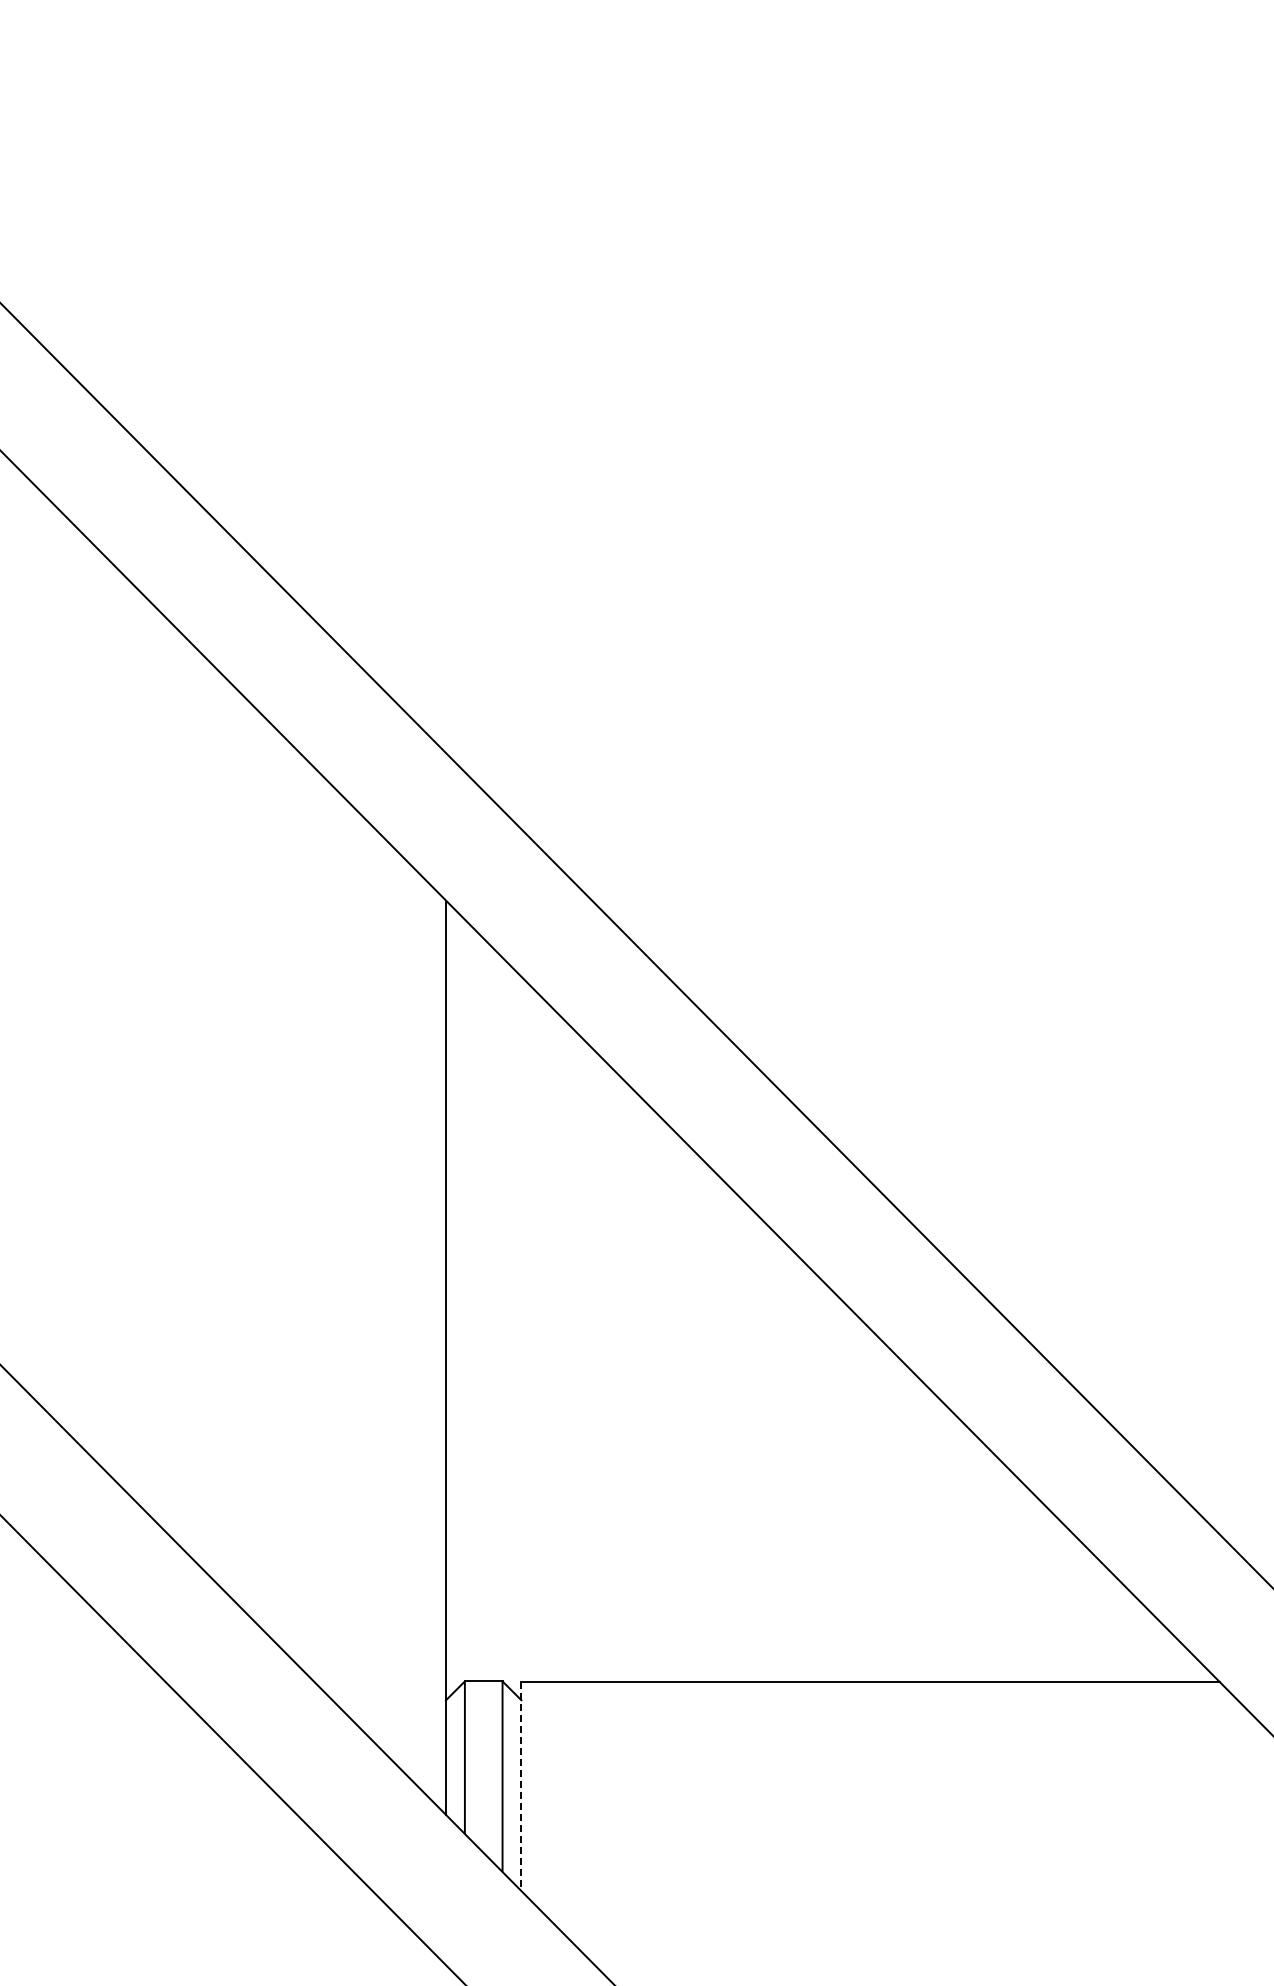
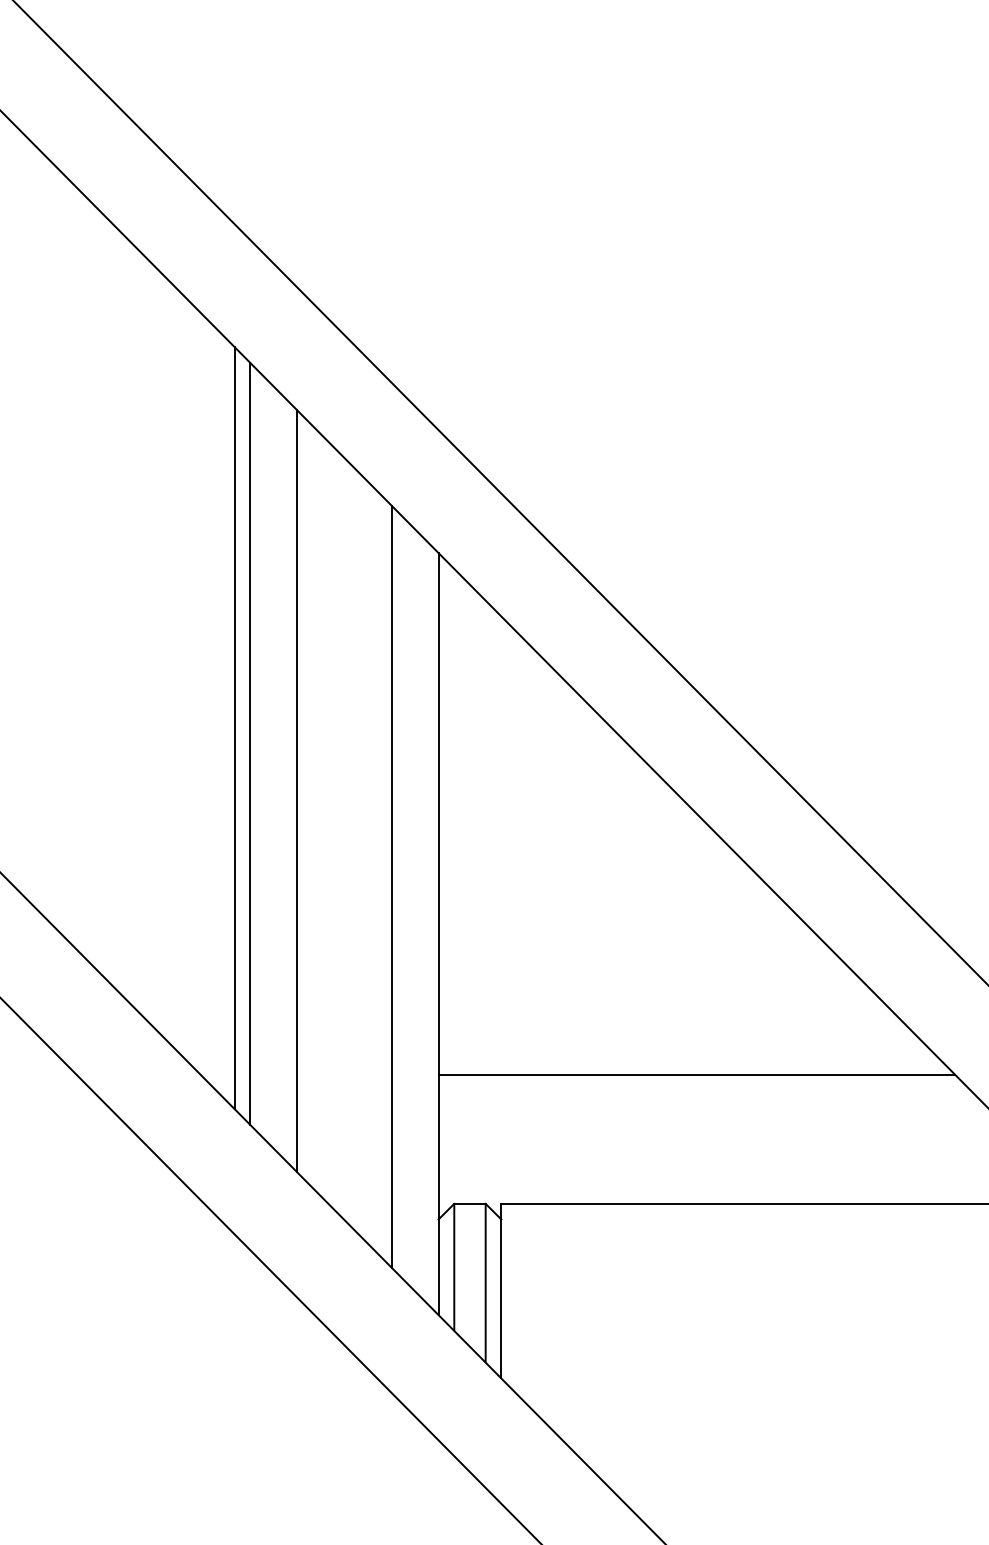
line: (201, 1110) -> (234, 728), added
line: (220, 1129) -> (250, 743), added
line: (276, 1186) -> (297, 791), added
line: (389, 1300) -> (391, 886), added
line: (755, 1526) -> (696, 1074), added
line: (521, 1786) -> (501, 1291), dashed -> solid

